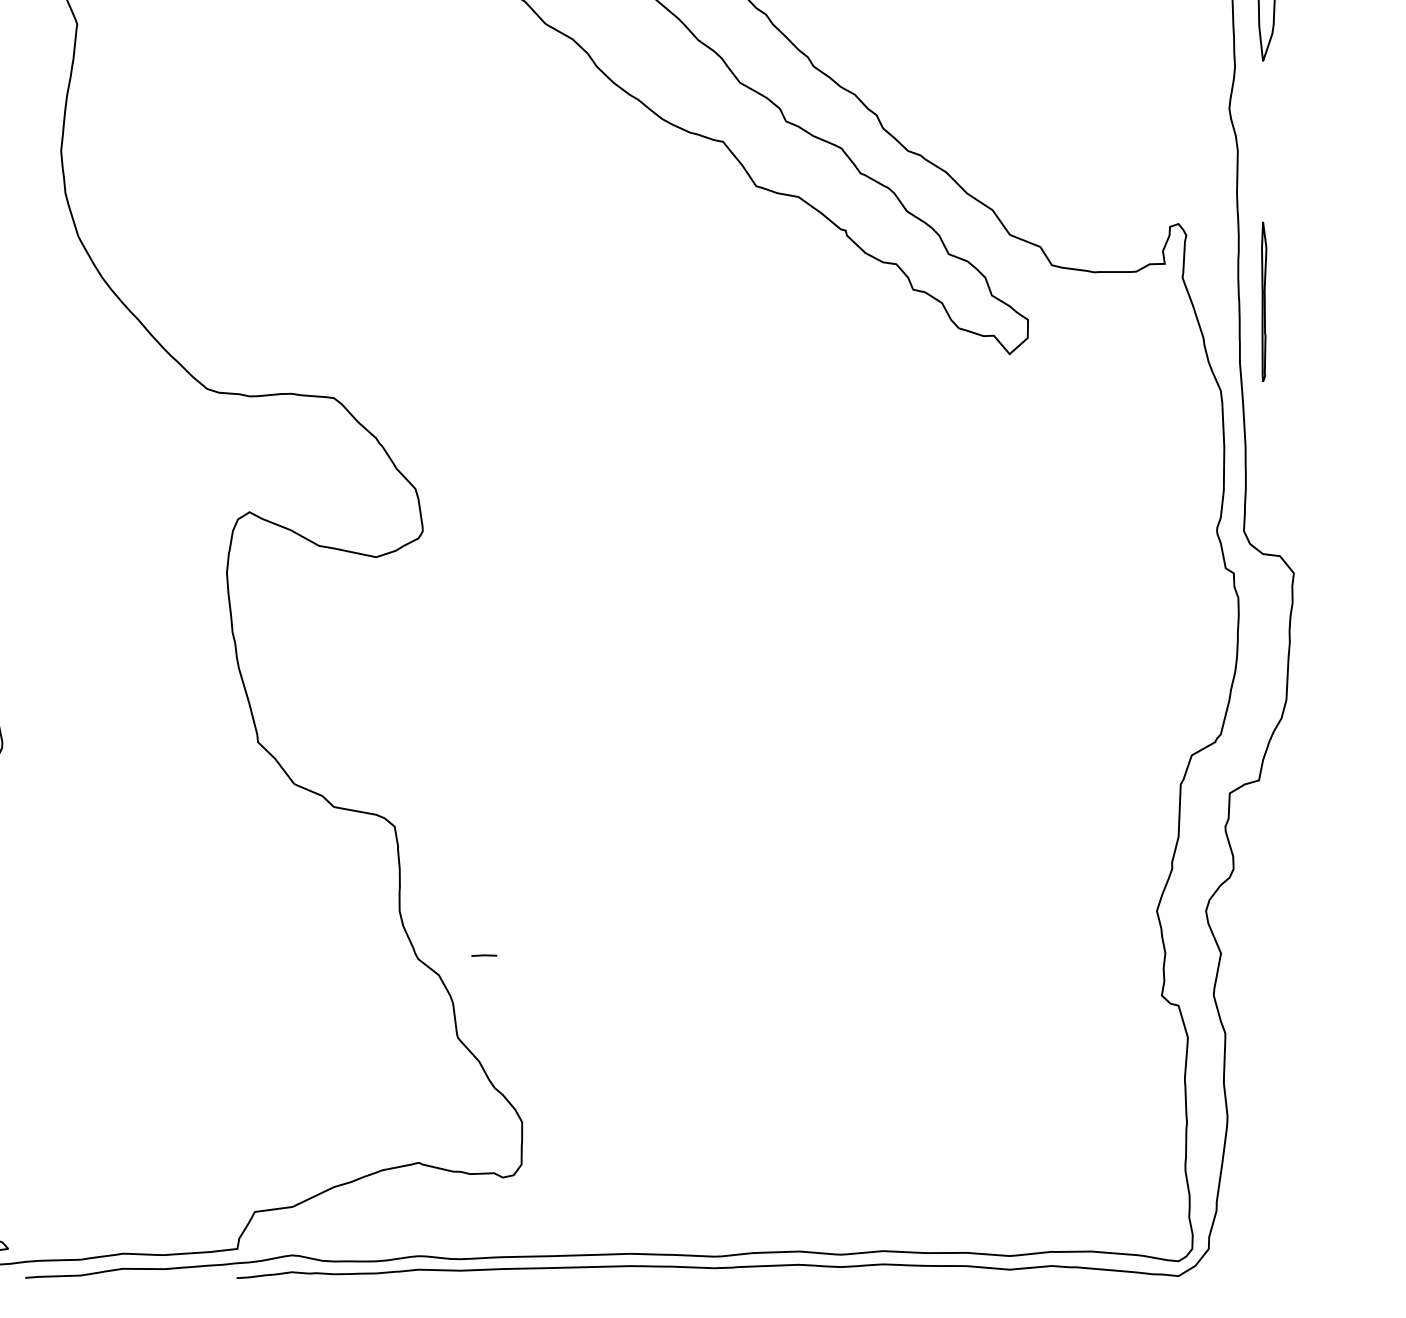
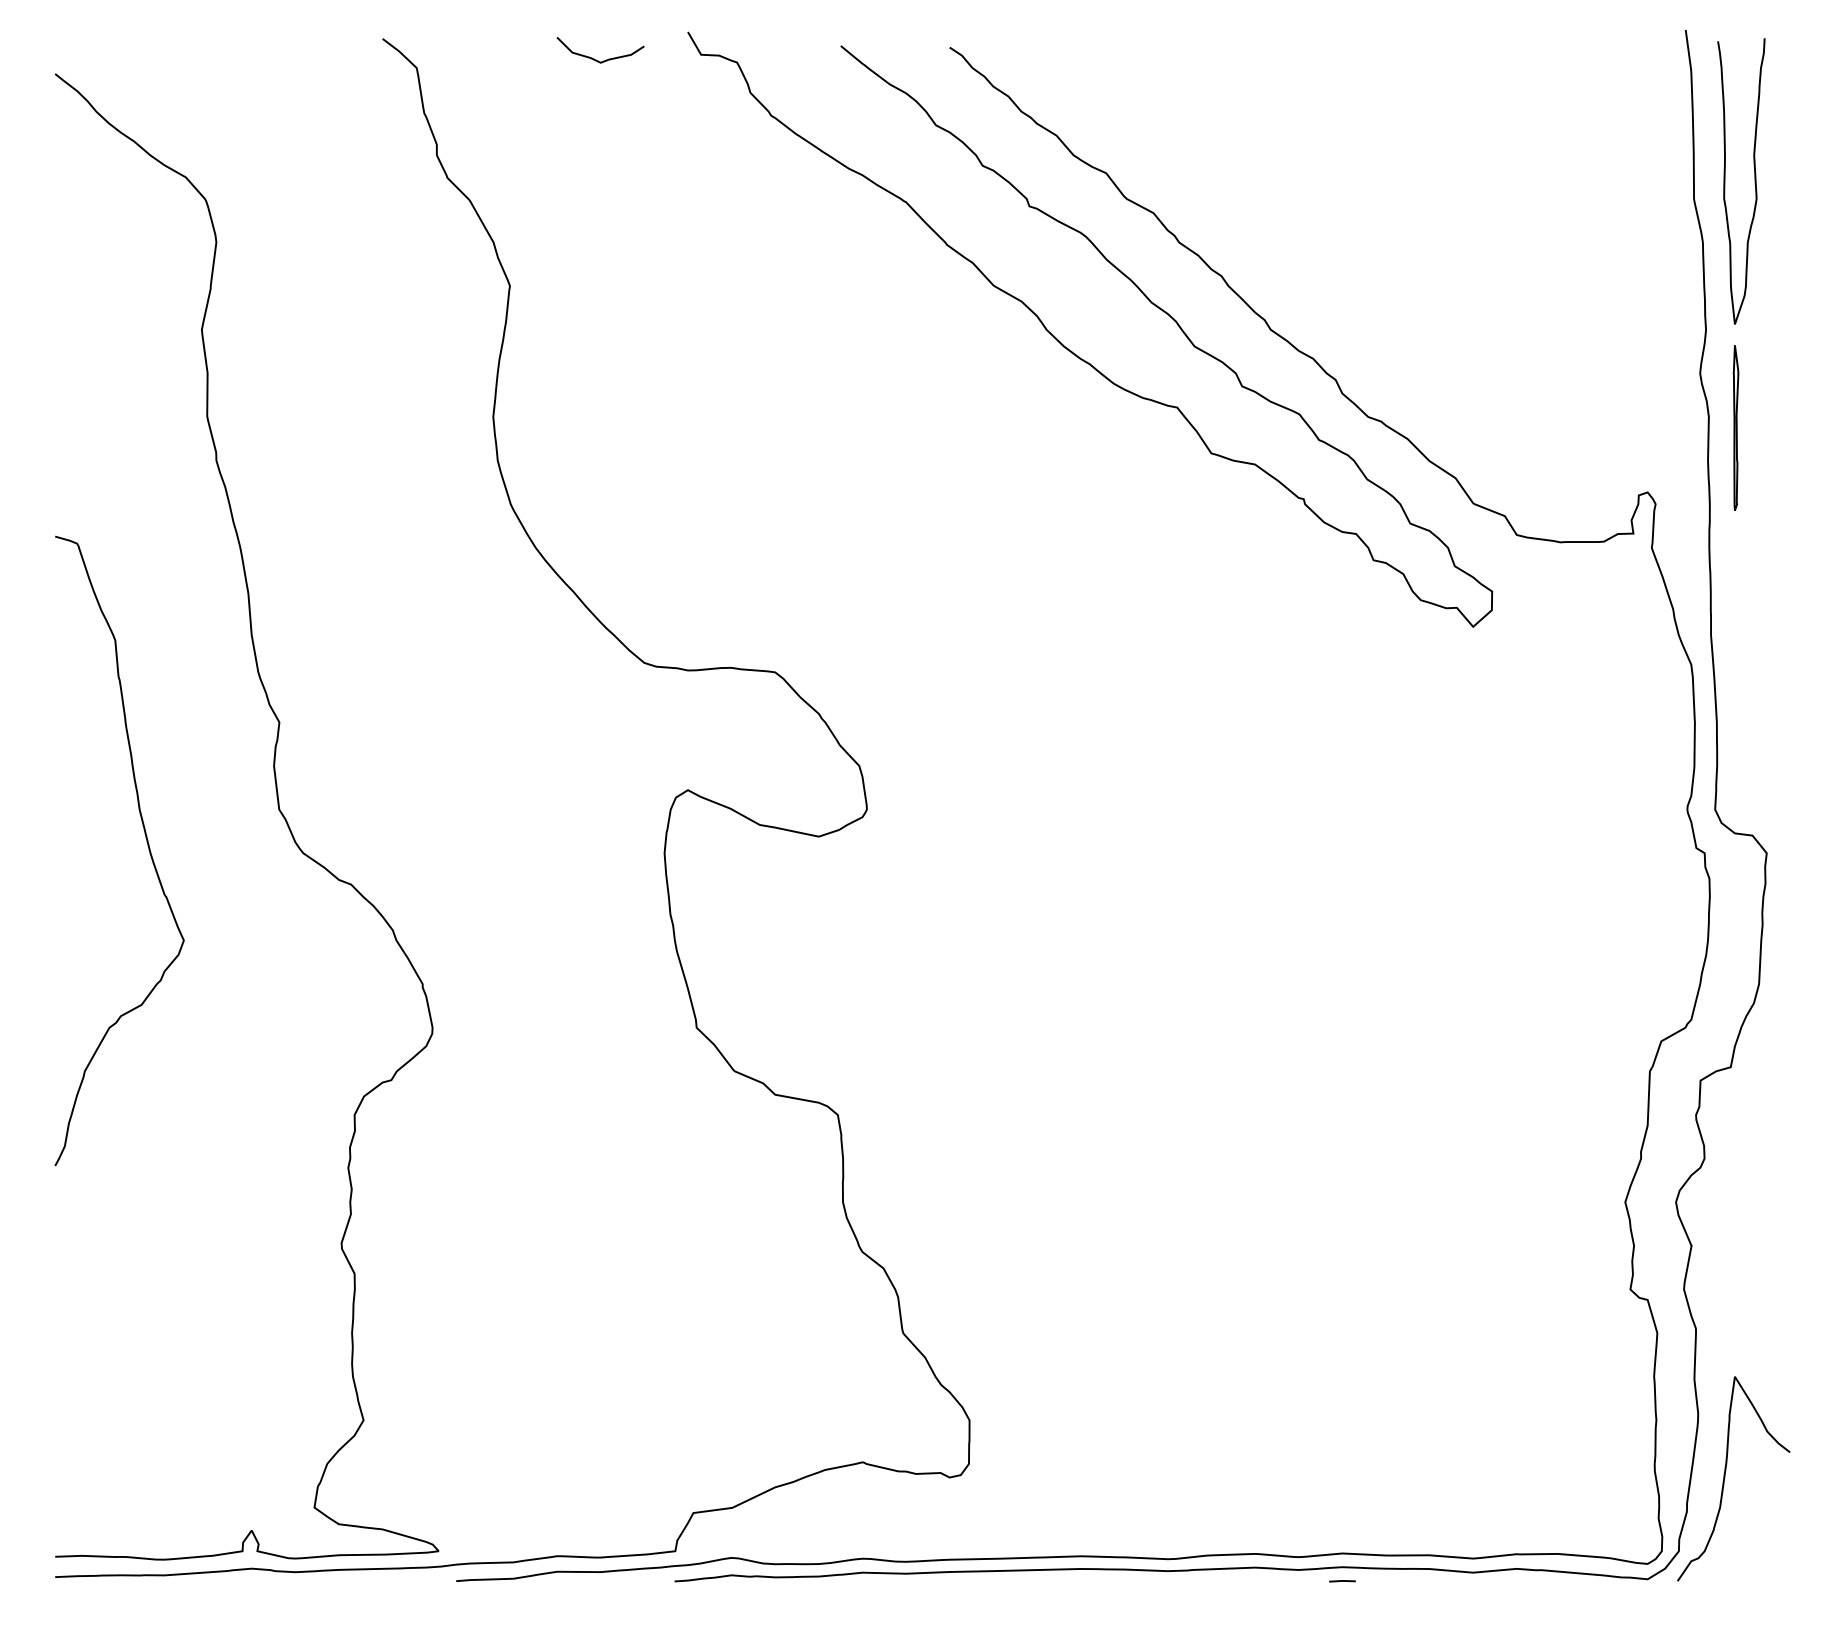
part: (1263, 301) -> (1735, 427), moved
line: (484, 955) -> (1342, 1581), moved
curve: (1253, 1178) -> (1725, 1478), added

